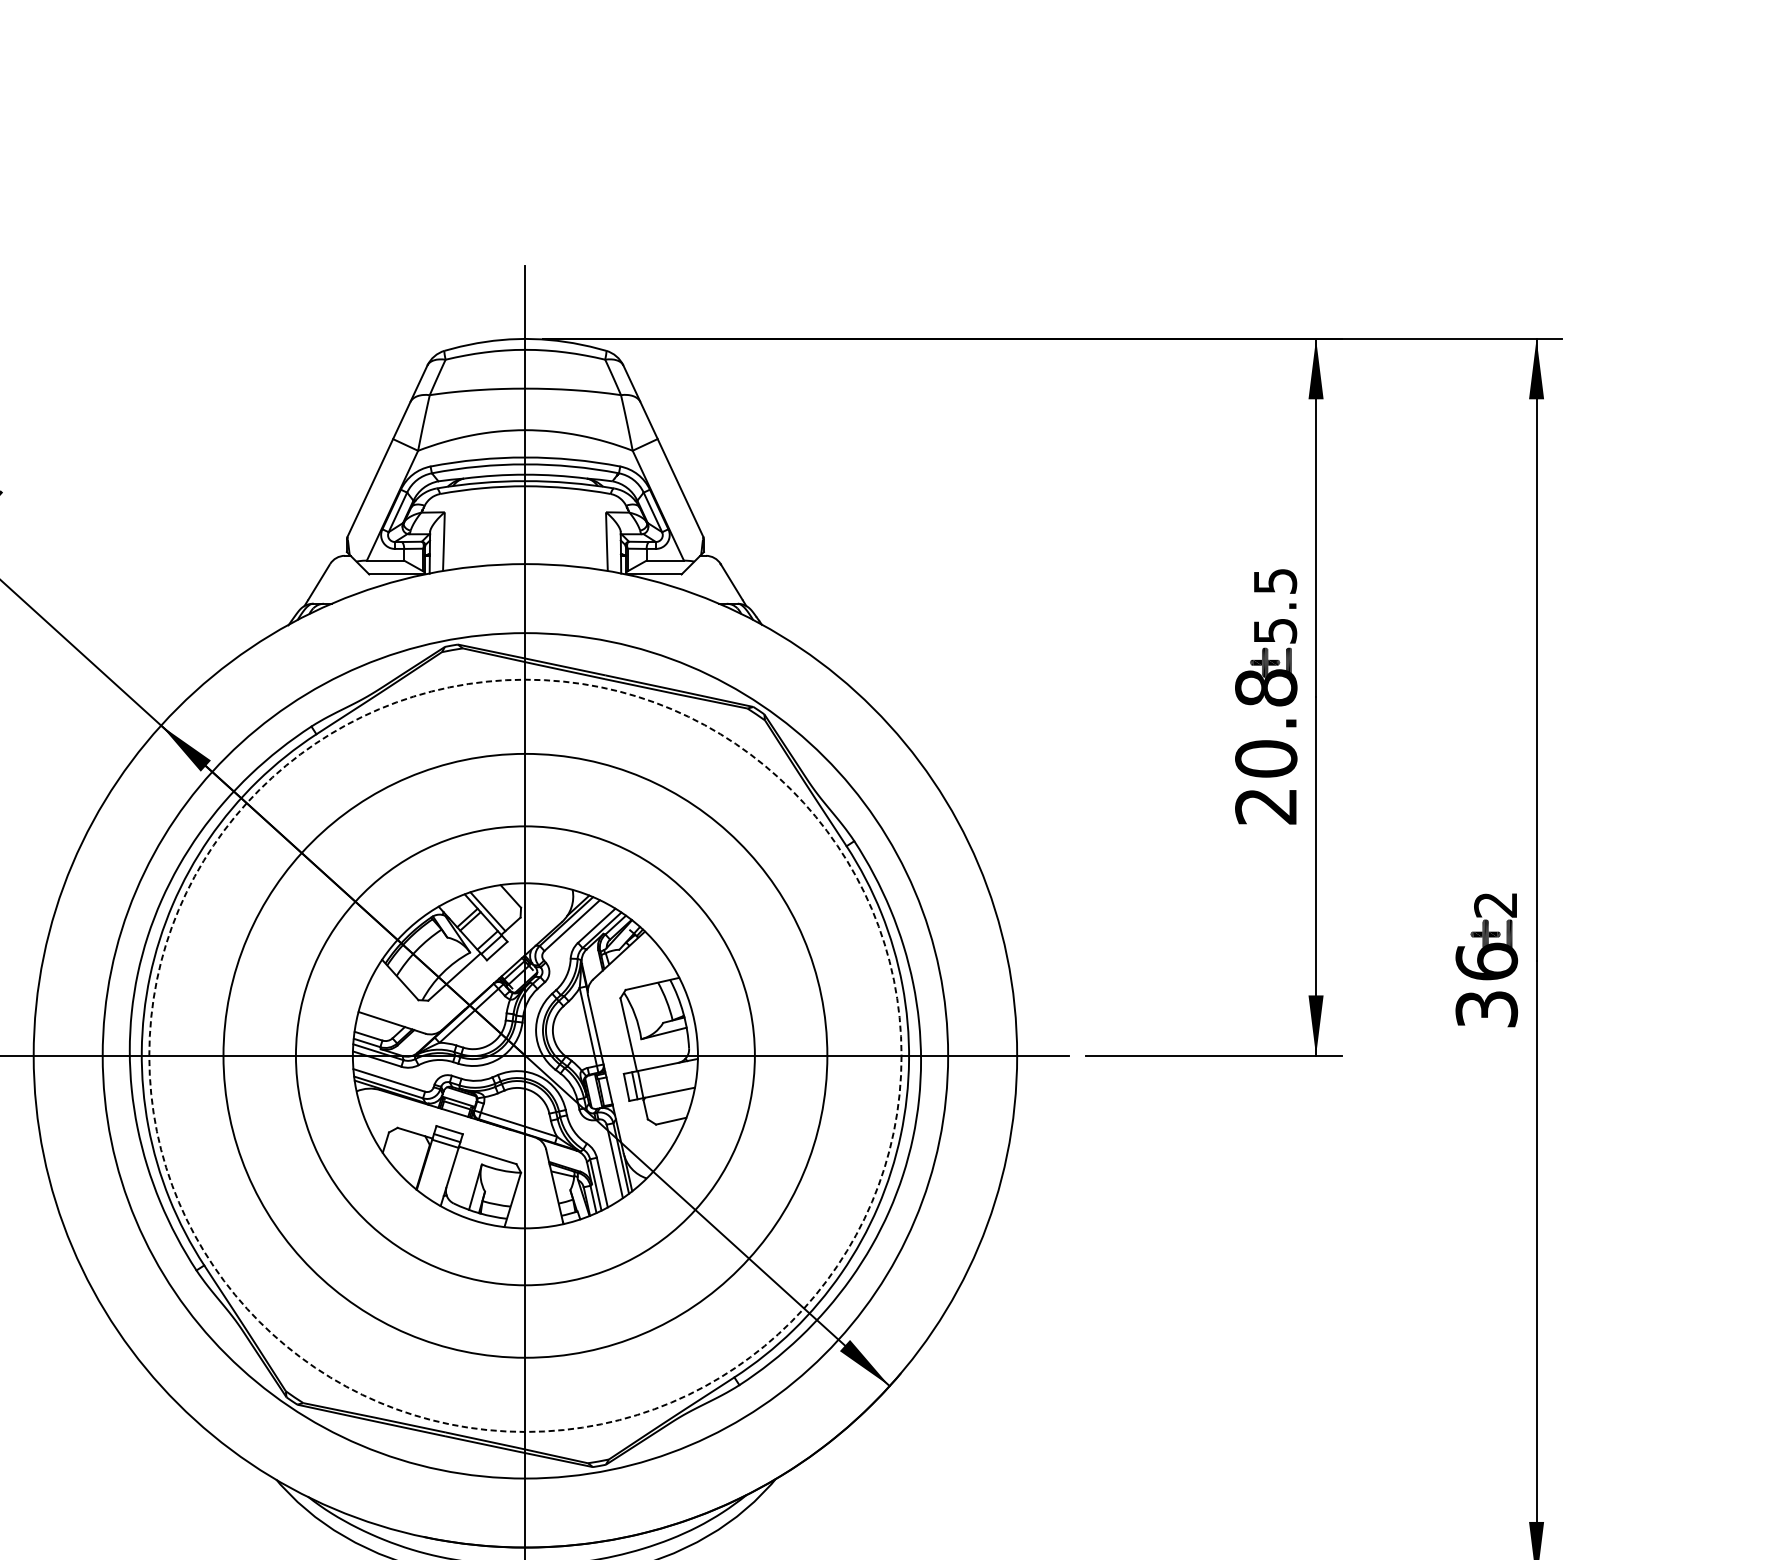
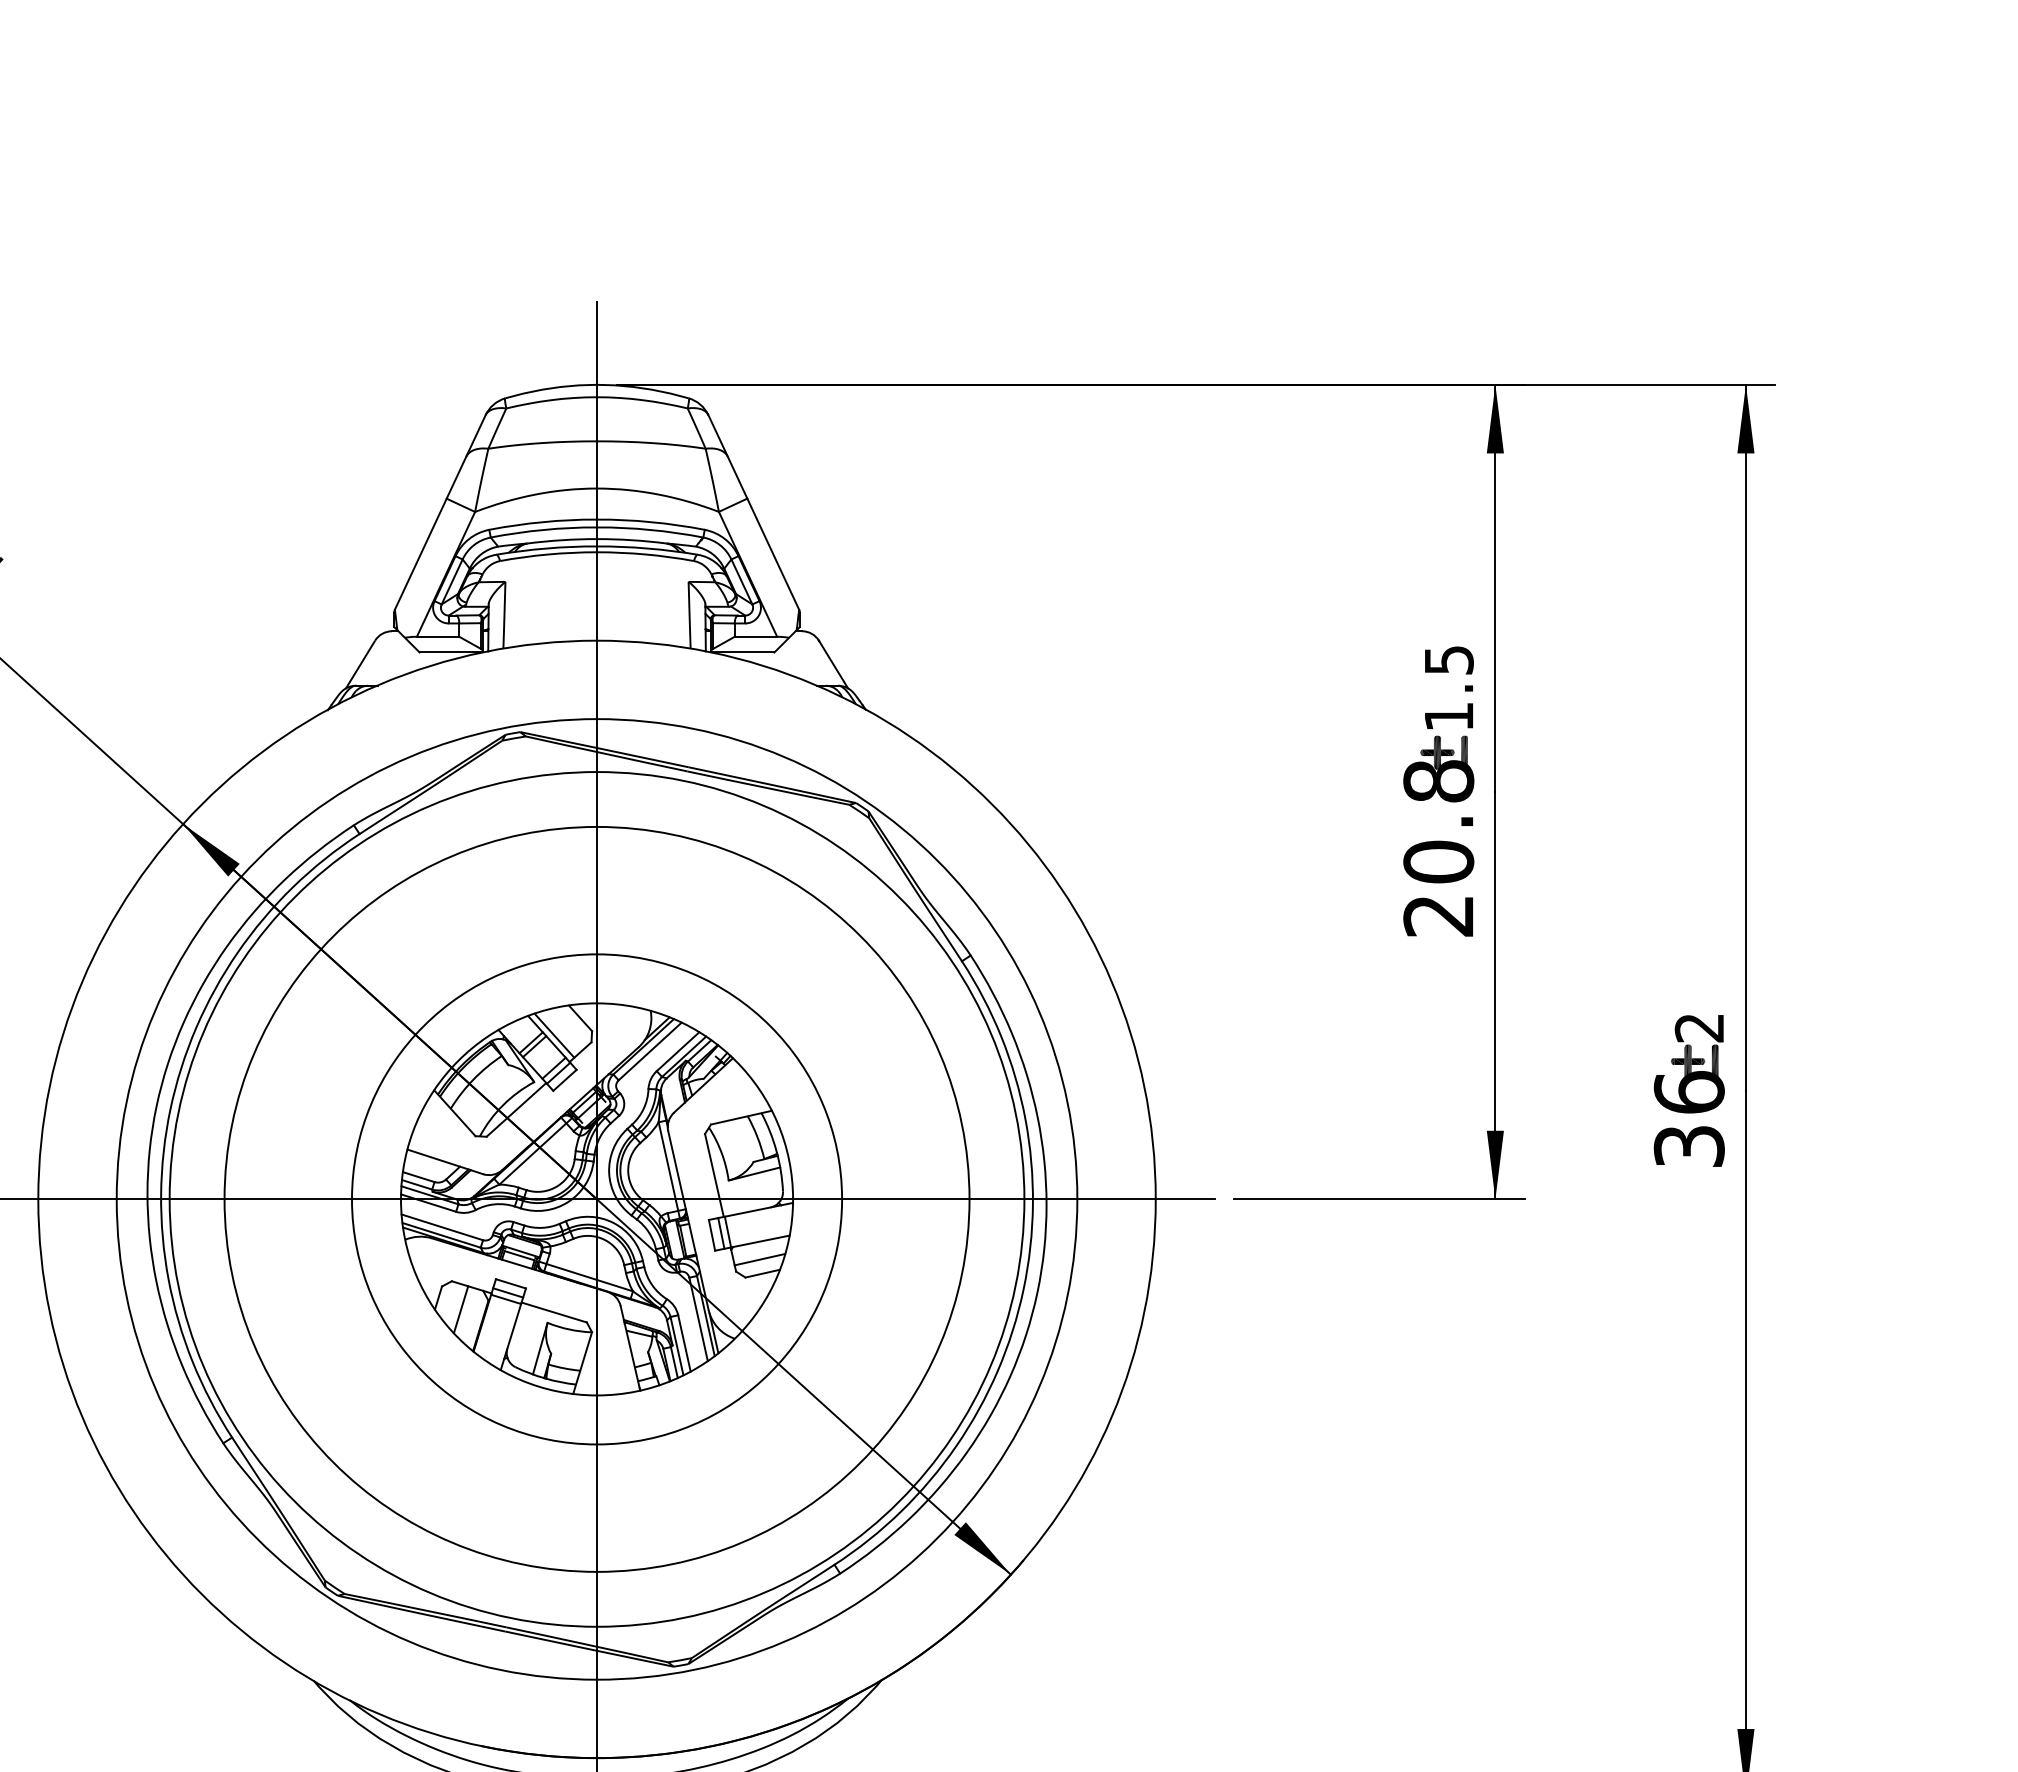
text: (1275, 630) -> (1449, 716), 5.5 -> 1.5
circle: (524, 1055) -> (596, 1198), size x1.43
circle: (524, 1055) -> (596, 1199), dashed -> solid
circle: (524, 1055) -> (596, 1199), size x0.71
line: (668, 1108) -> (759, 1259), added
line: (405, 1152) -> (460, 1309), added

